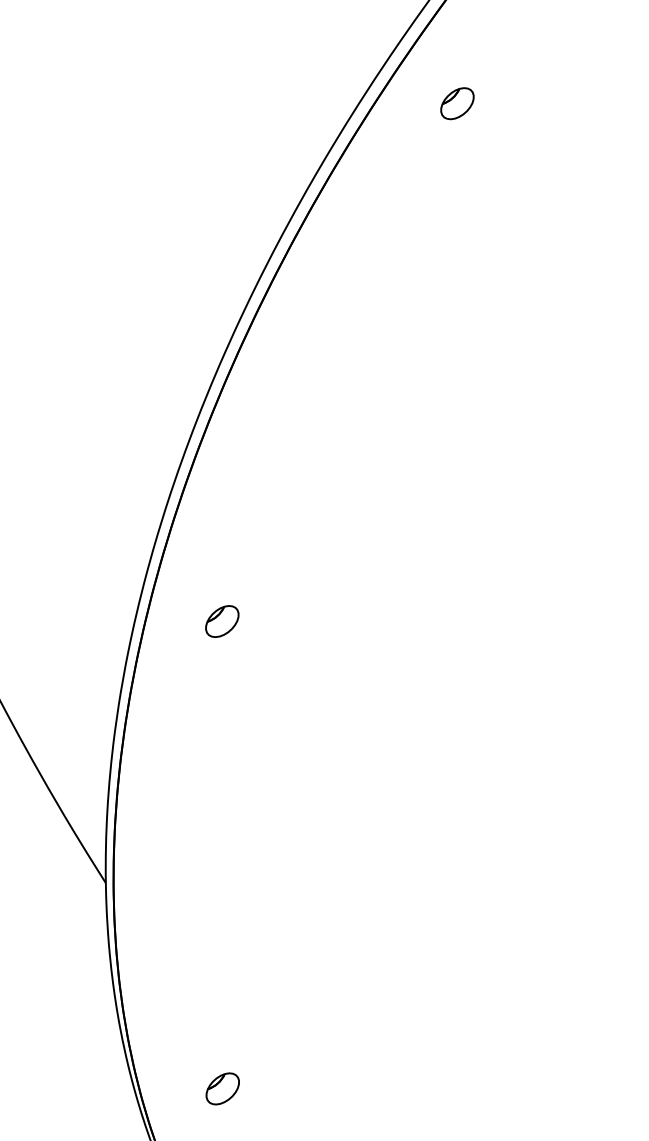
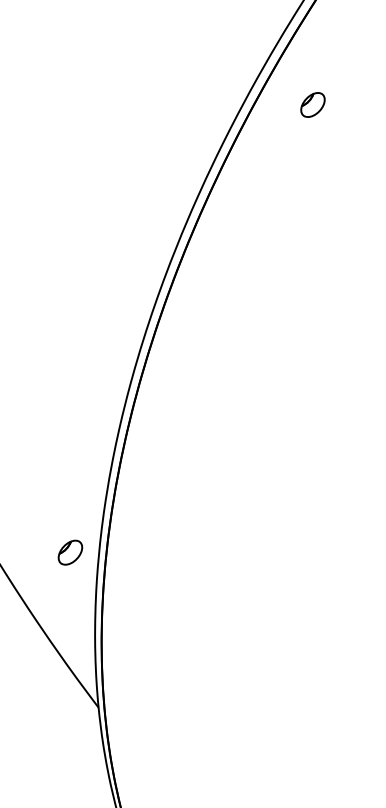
part: (222, 621) -> (70, 552), moved

